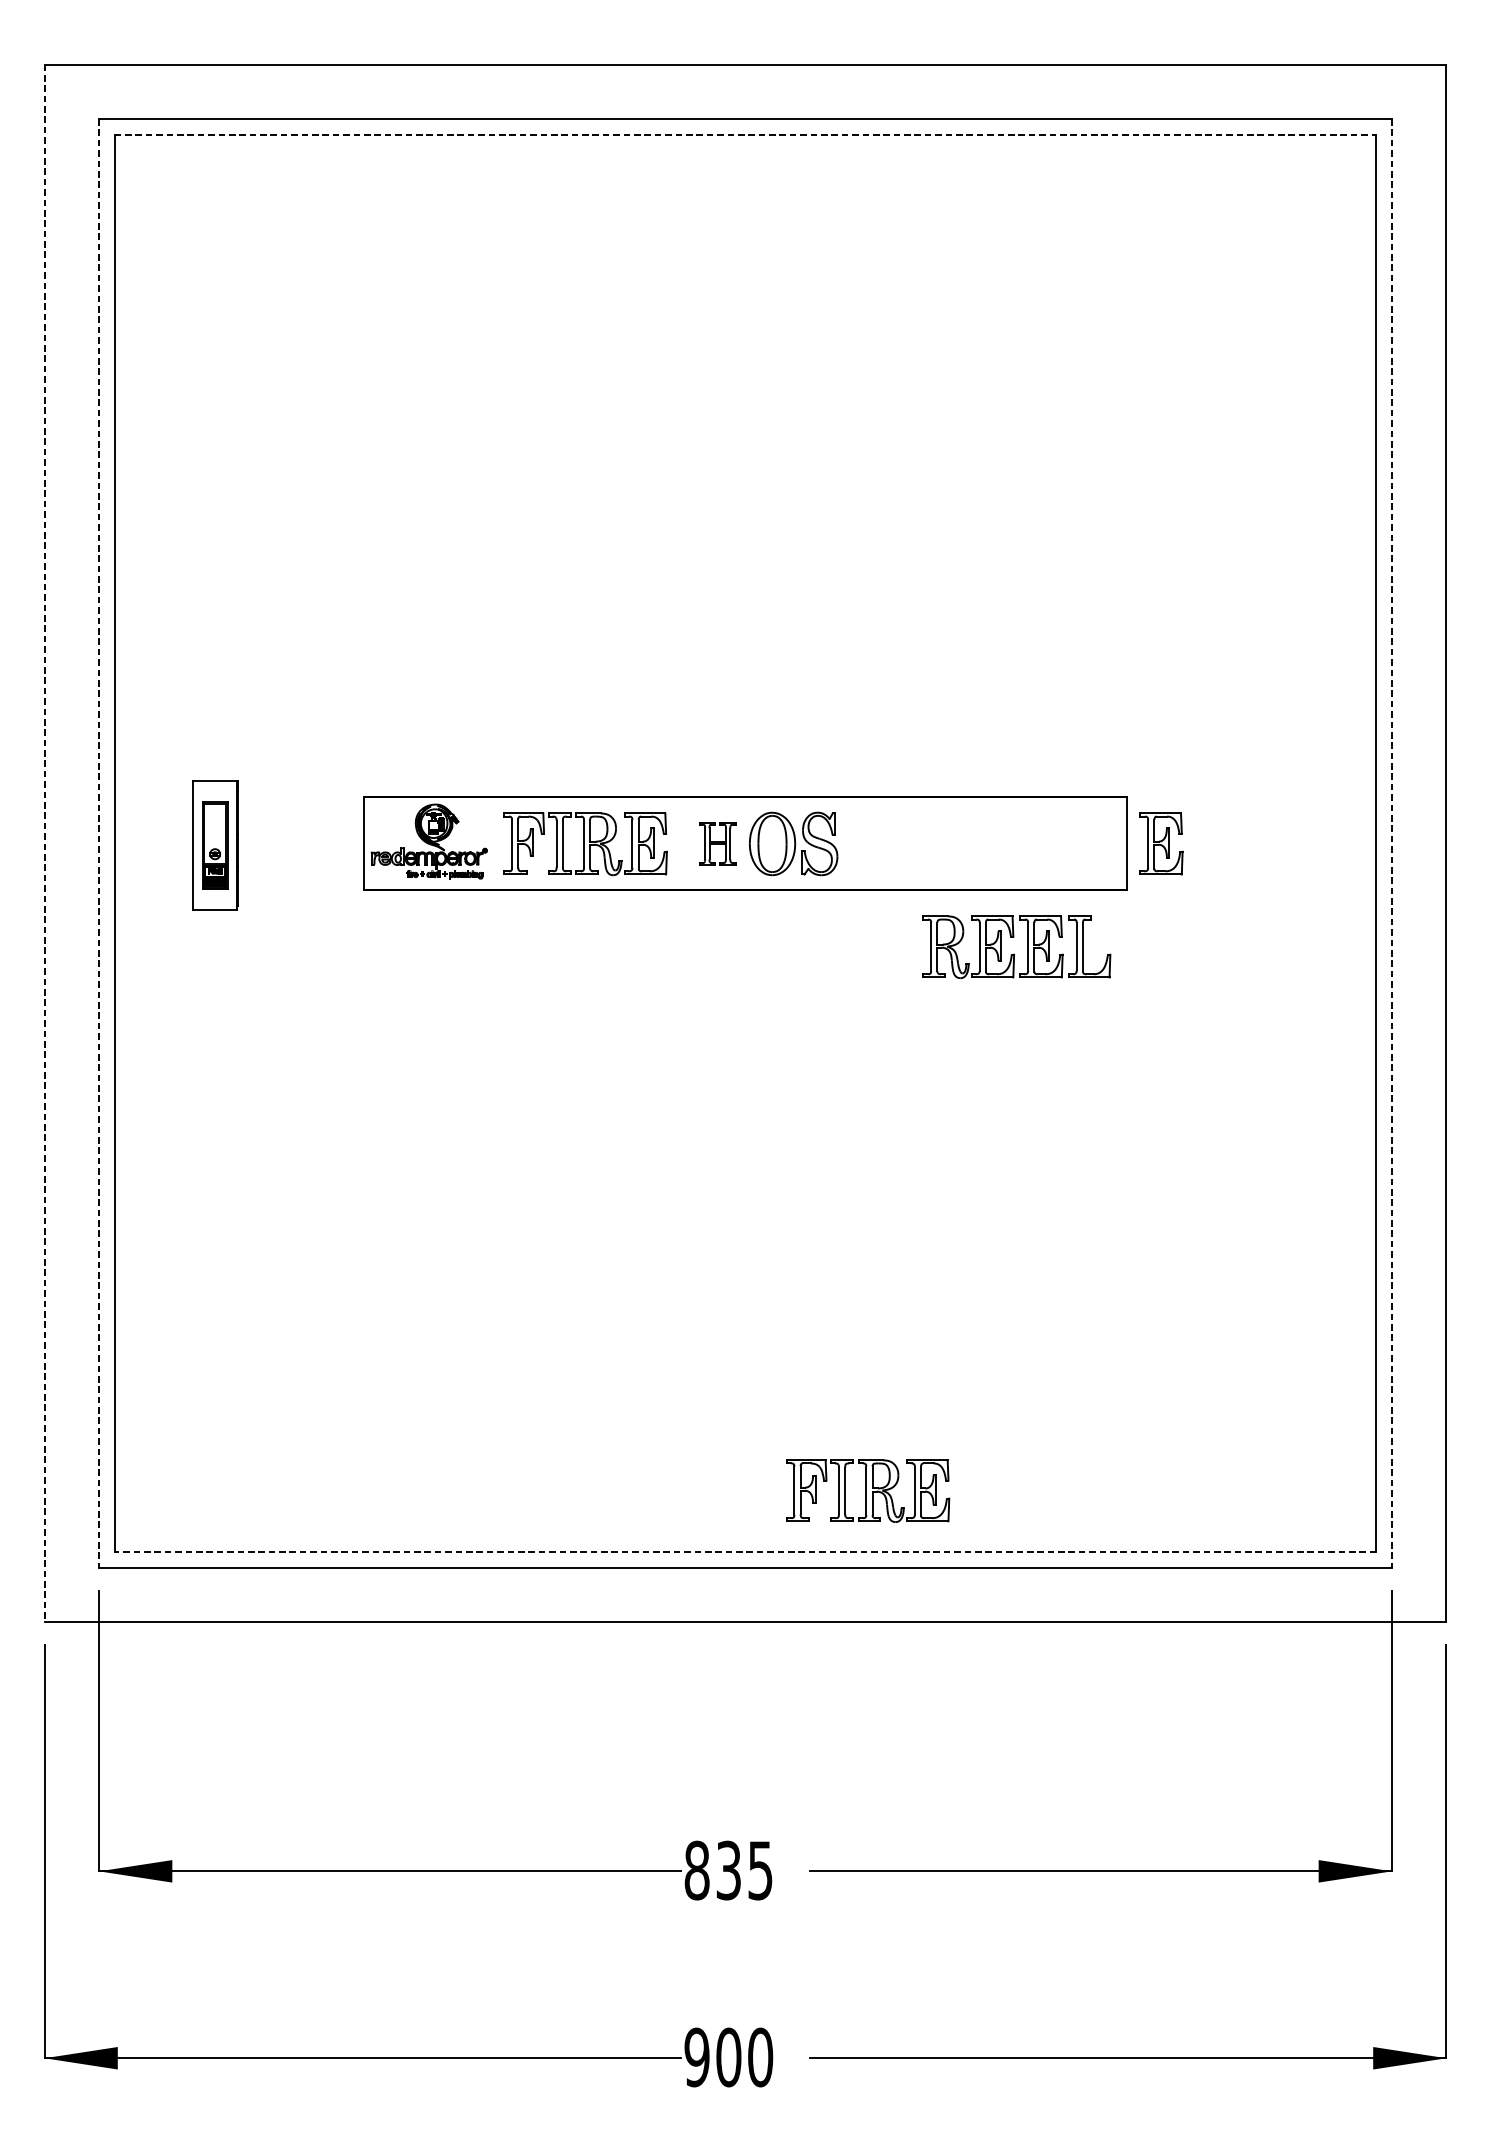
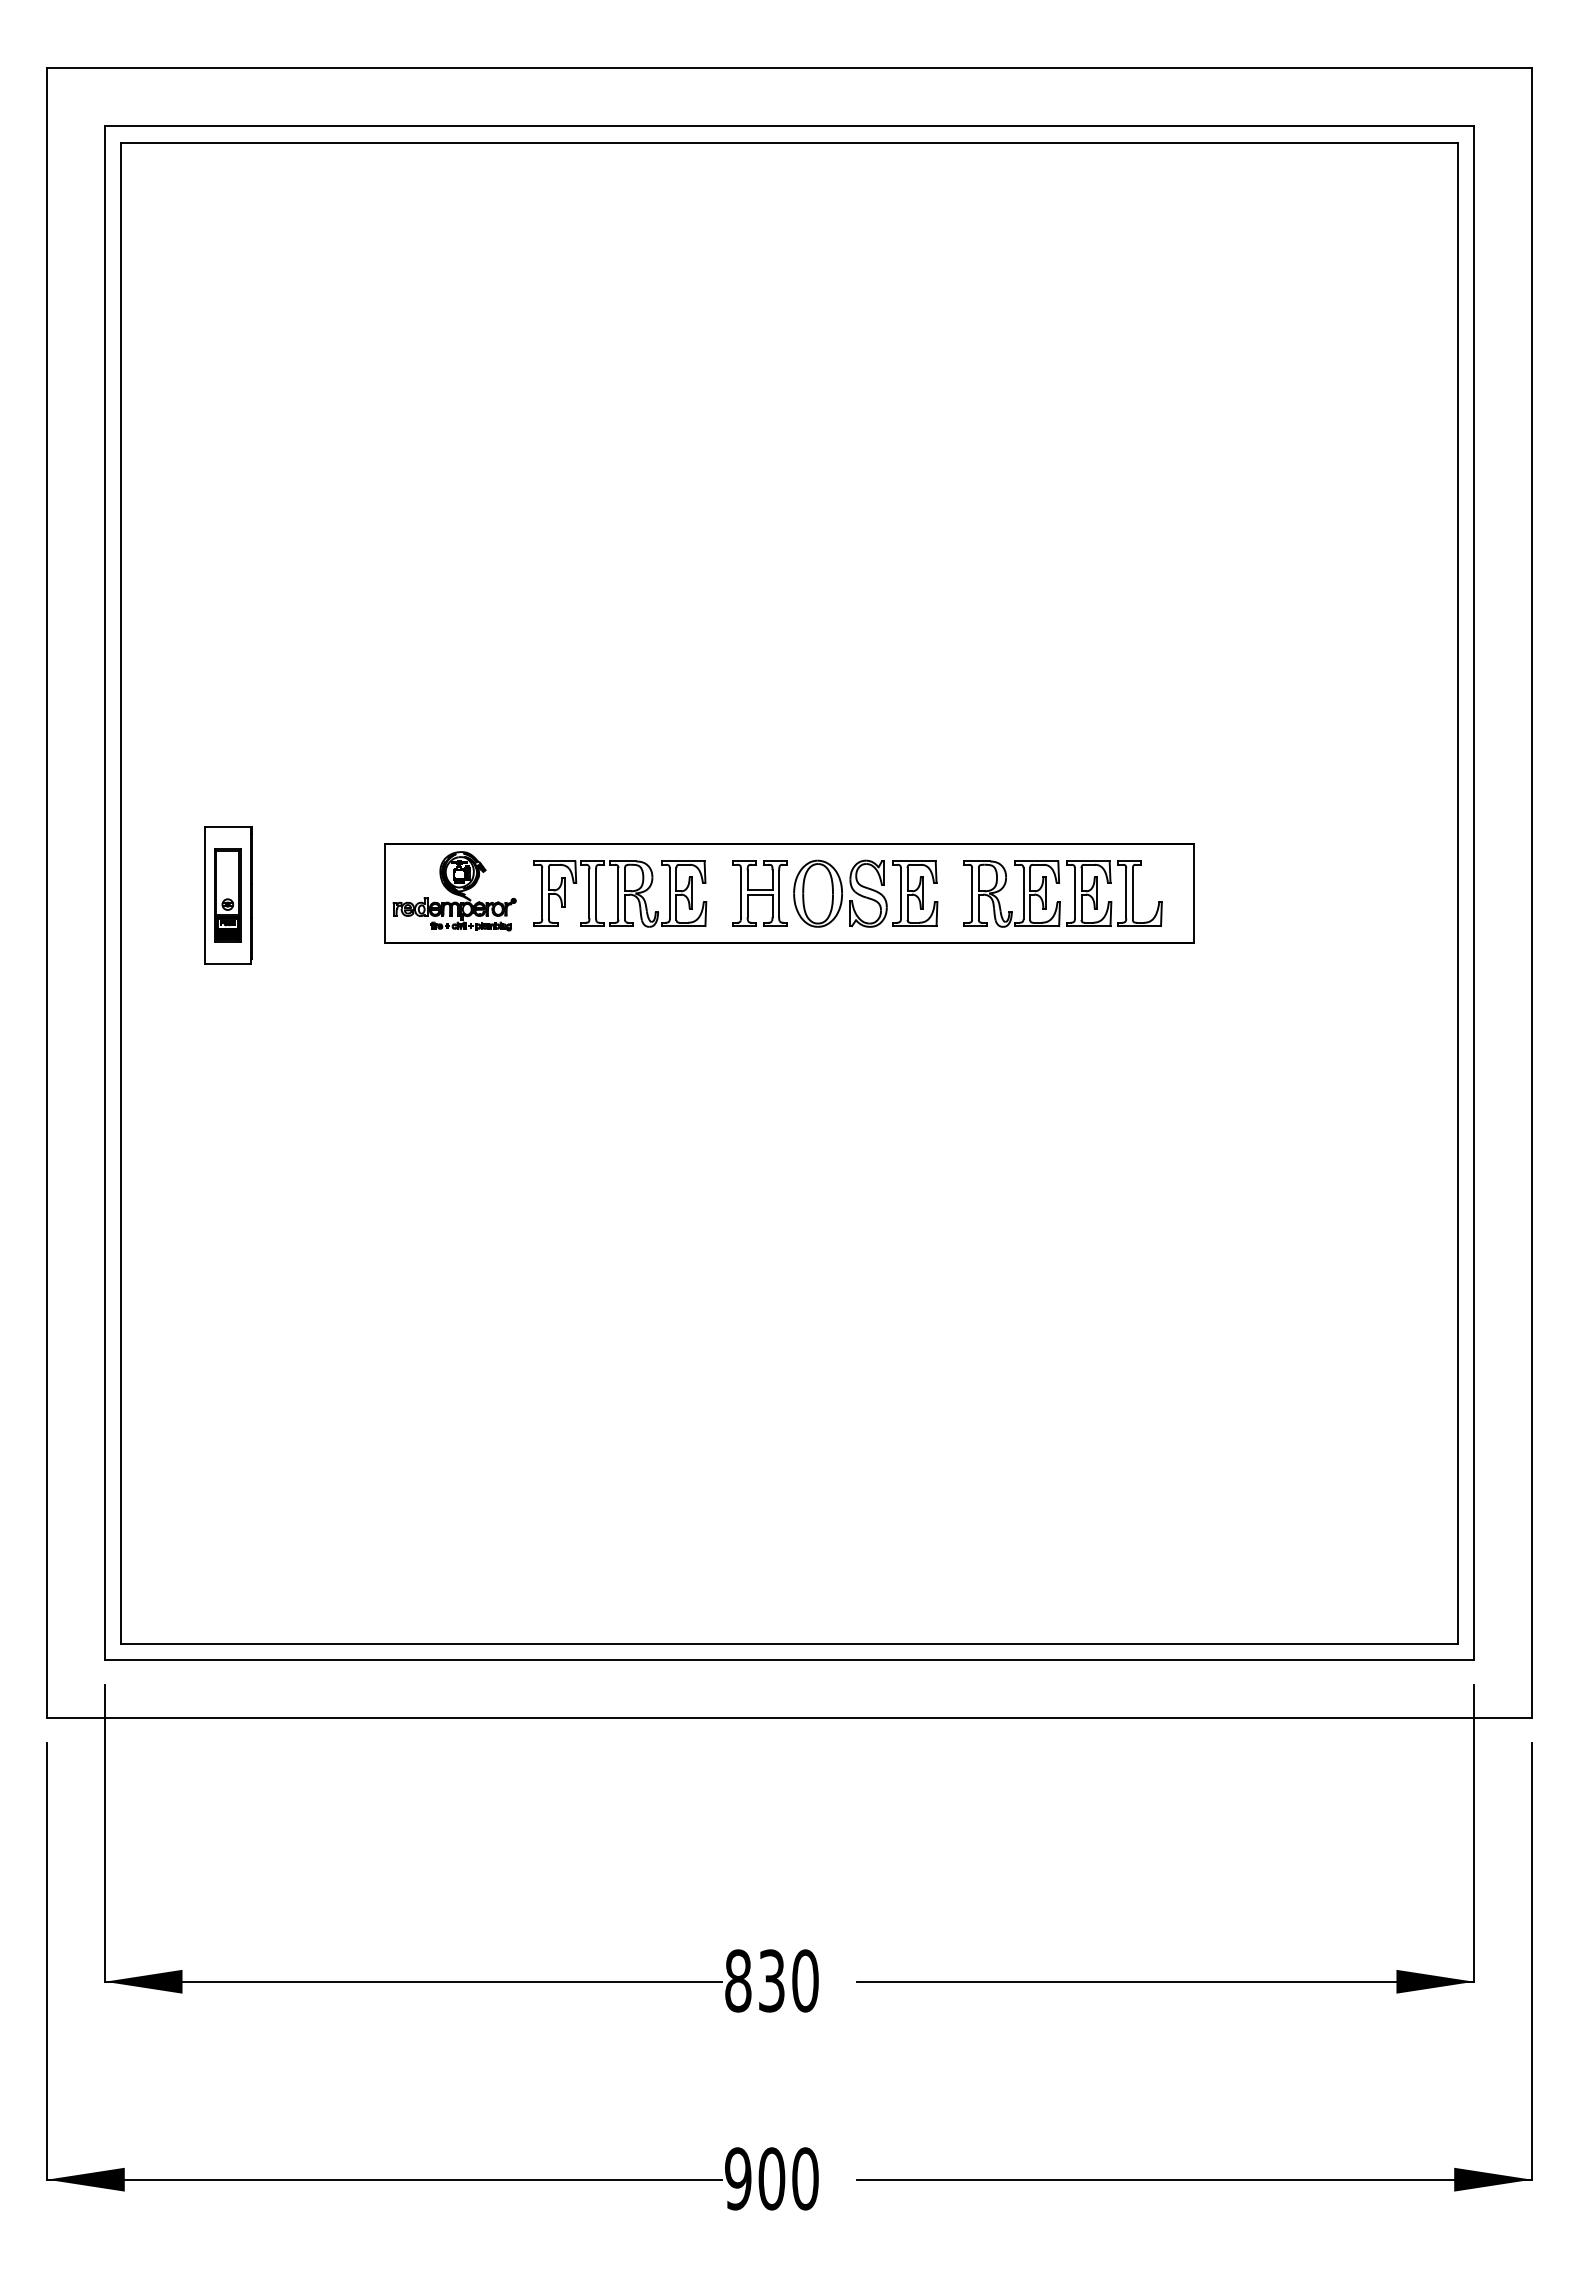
line: (745, 134) -> (789, 142), dashed -> solid
line: (44, 843) -> (47, 893), dashed -> solid
line: (98, 843) -> (104, 893), dashed -> solid
part: (717, 843) -> (759, 893), size x1.43
part: (1161, 843) -> (915, 893), moved
line: (1392, 843) -> (1474, 893), dashed -> solid
part: (1014, 954) -> (1060, 901), moved
part: (868, 1490) -> (919, 1578), removed
line: (744, 1551) -> (788, 1643), dashed -> solid
text: (760, 1870) -> (805, 1980), 835 -> 830

